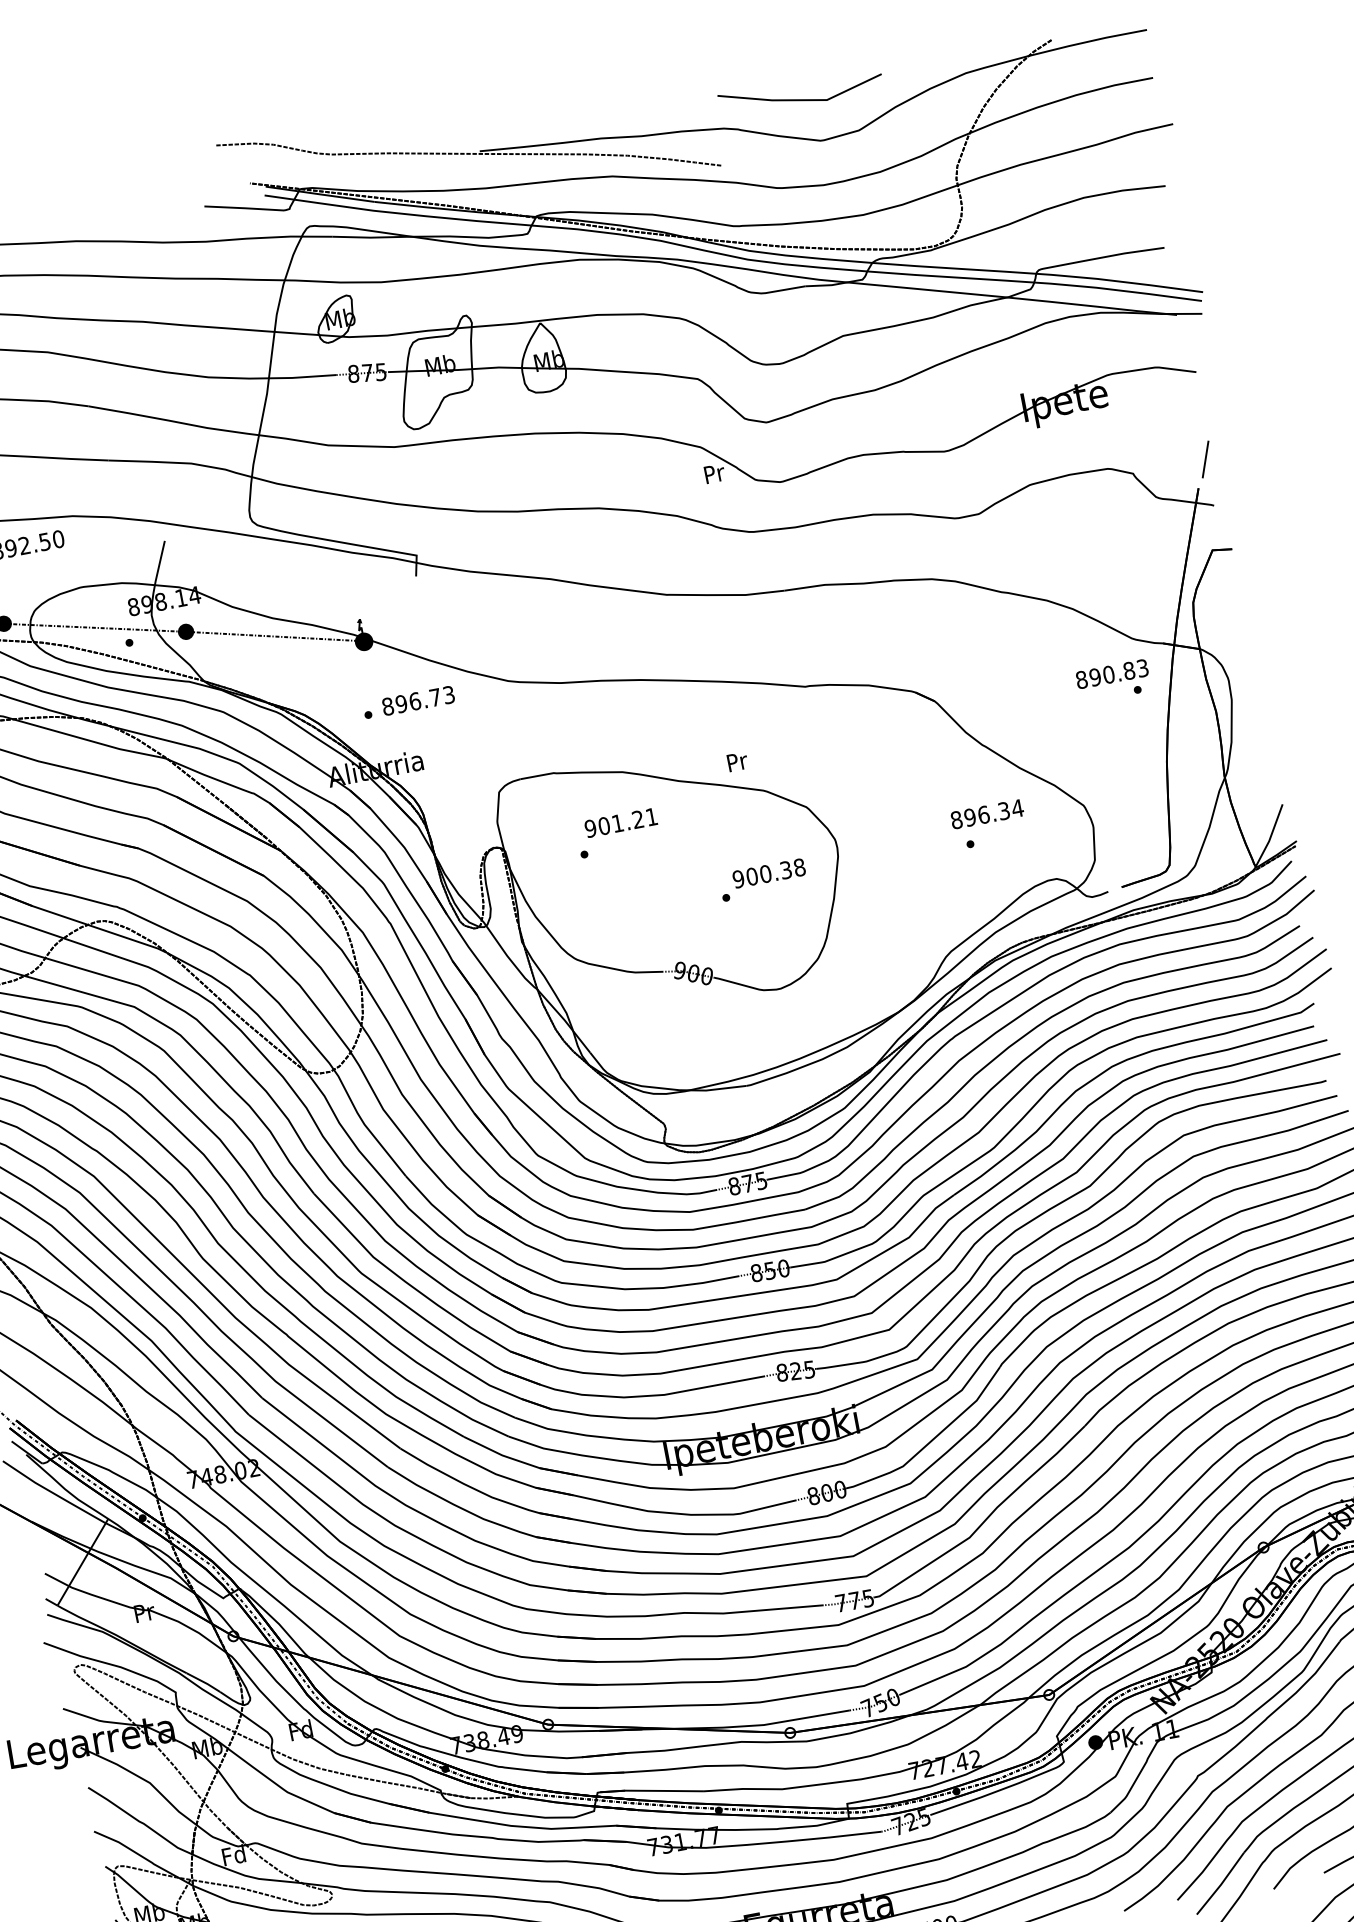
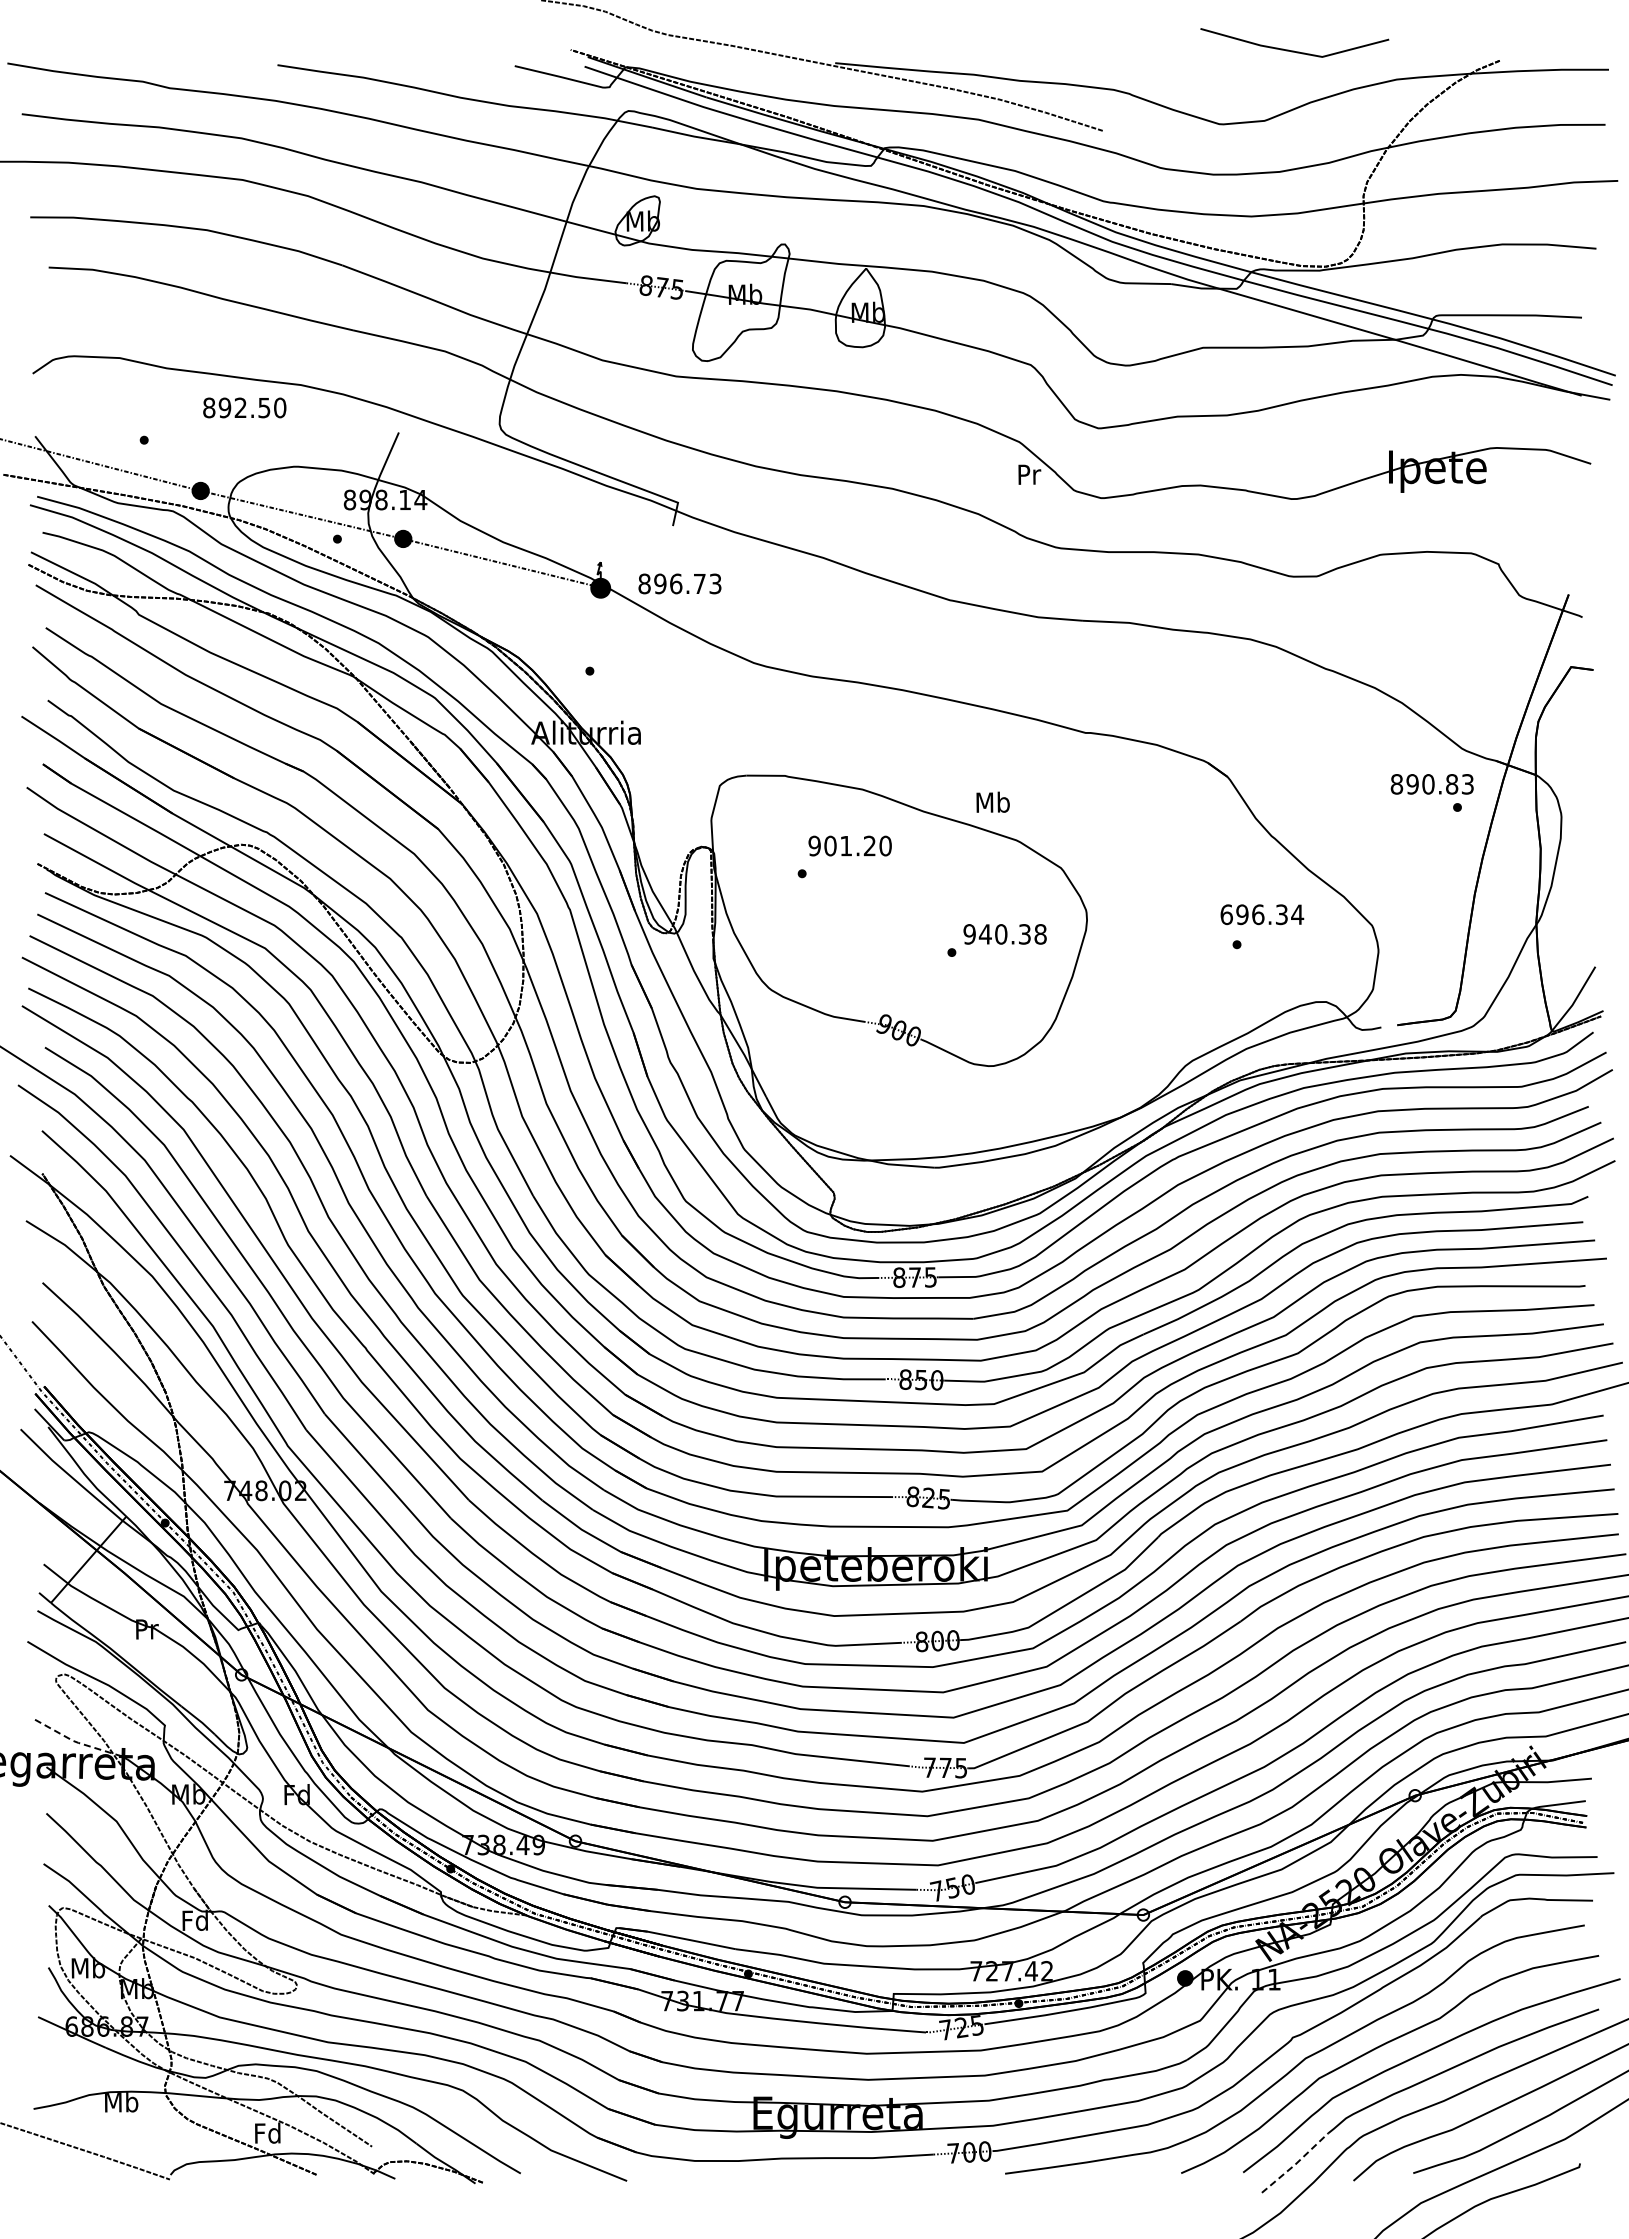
line: (801, 99) -> (1294, 50), moved
line: (1205, 459) -> (1582, 563), removed
text: (417, 700) -> (679, 583), moved
text: (736, 761) -> (992, 801), Pr -> Mb
text: (651, 816) -> (885, 845), 901.21 -> 901.20
text: (956, 819) -> (1226, 914), 896.34 -> 696.34
text: (751, 876) -> (984, 934), 900.38 -> 940.38
line: (102, 1721) -> (76, 1742), solid -> dashed
line: (1221, 1883) -> (1296, 2163), solid -> dashed

